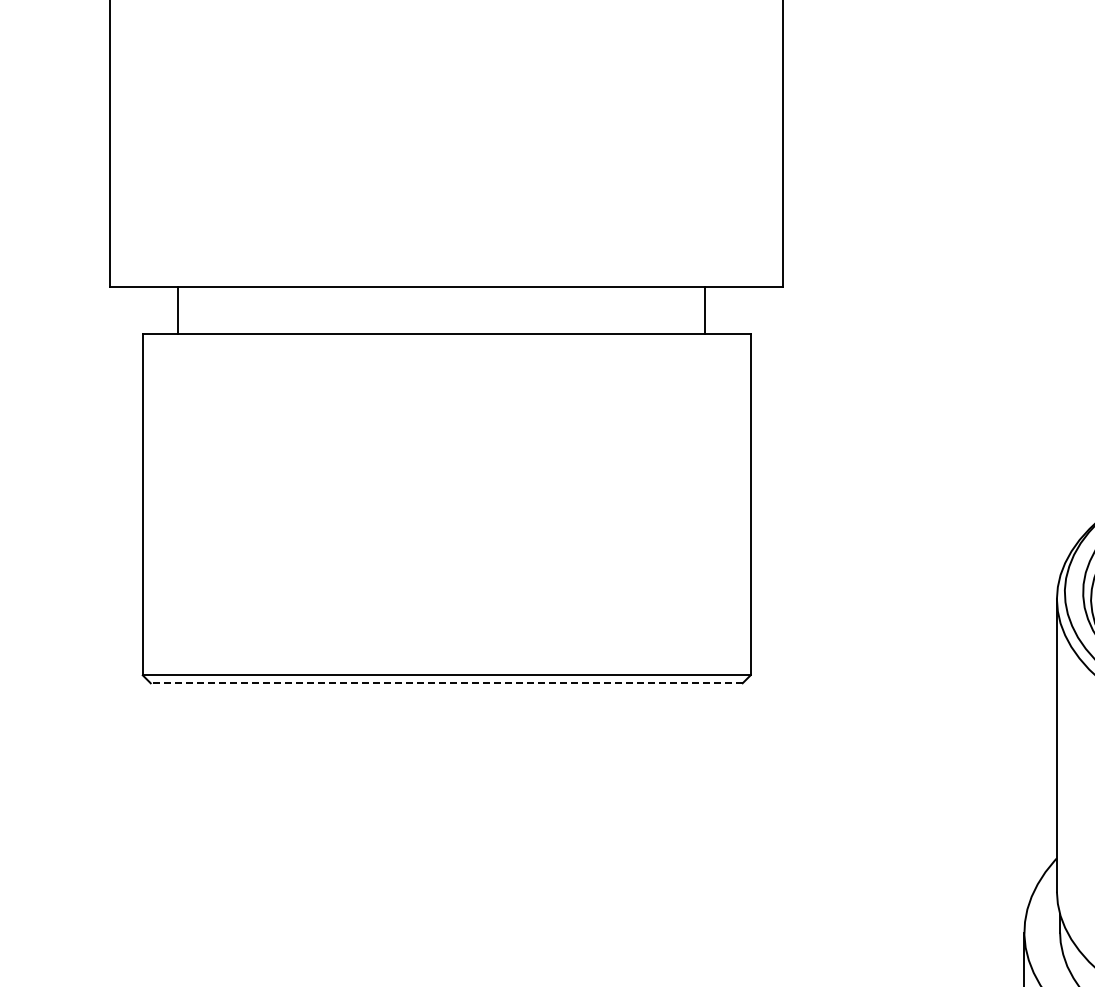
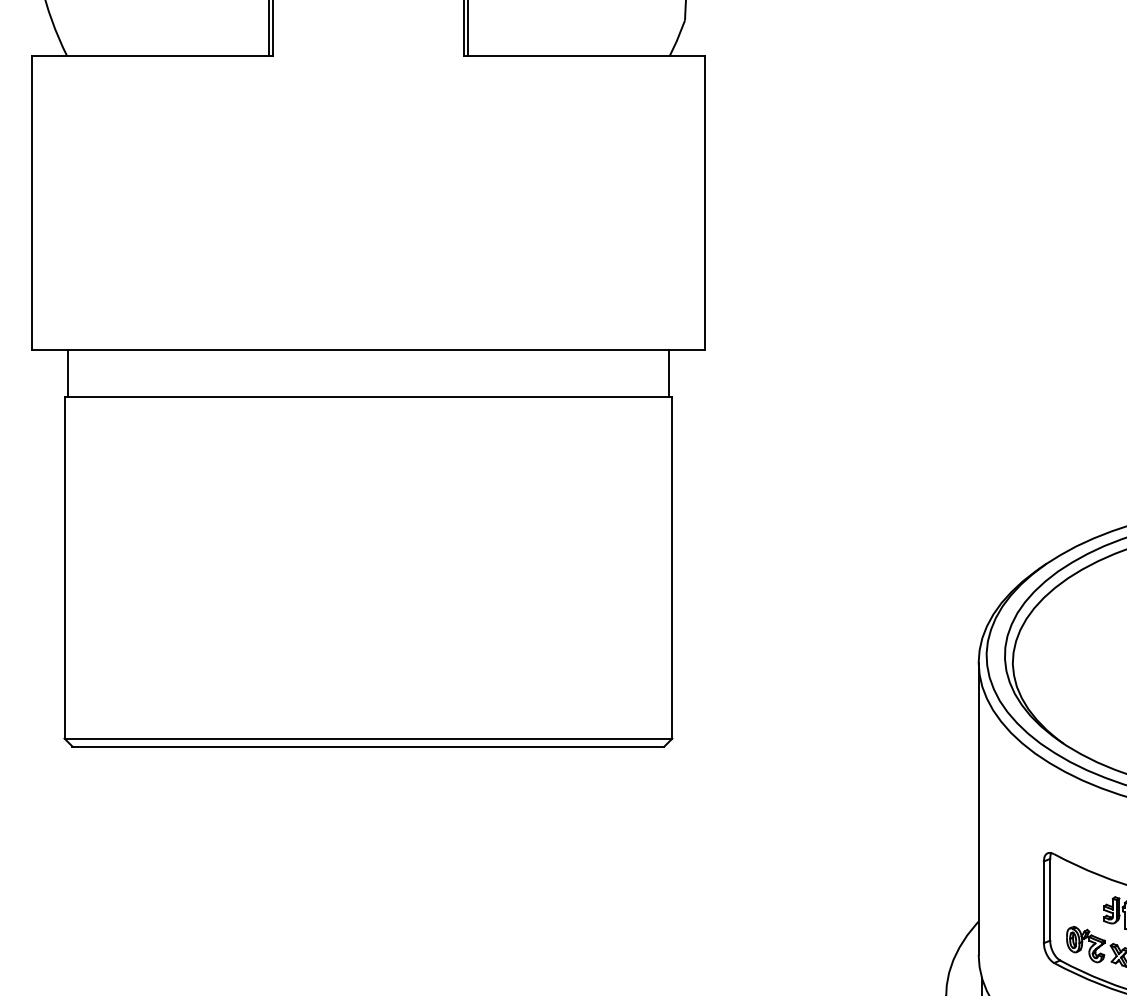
line: (177, 310) -> (67, 373), moved
line: (705, 310) -> (669, 373), moved
line: (446, 683) -> (368, 746), dashed -> solid

